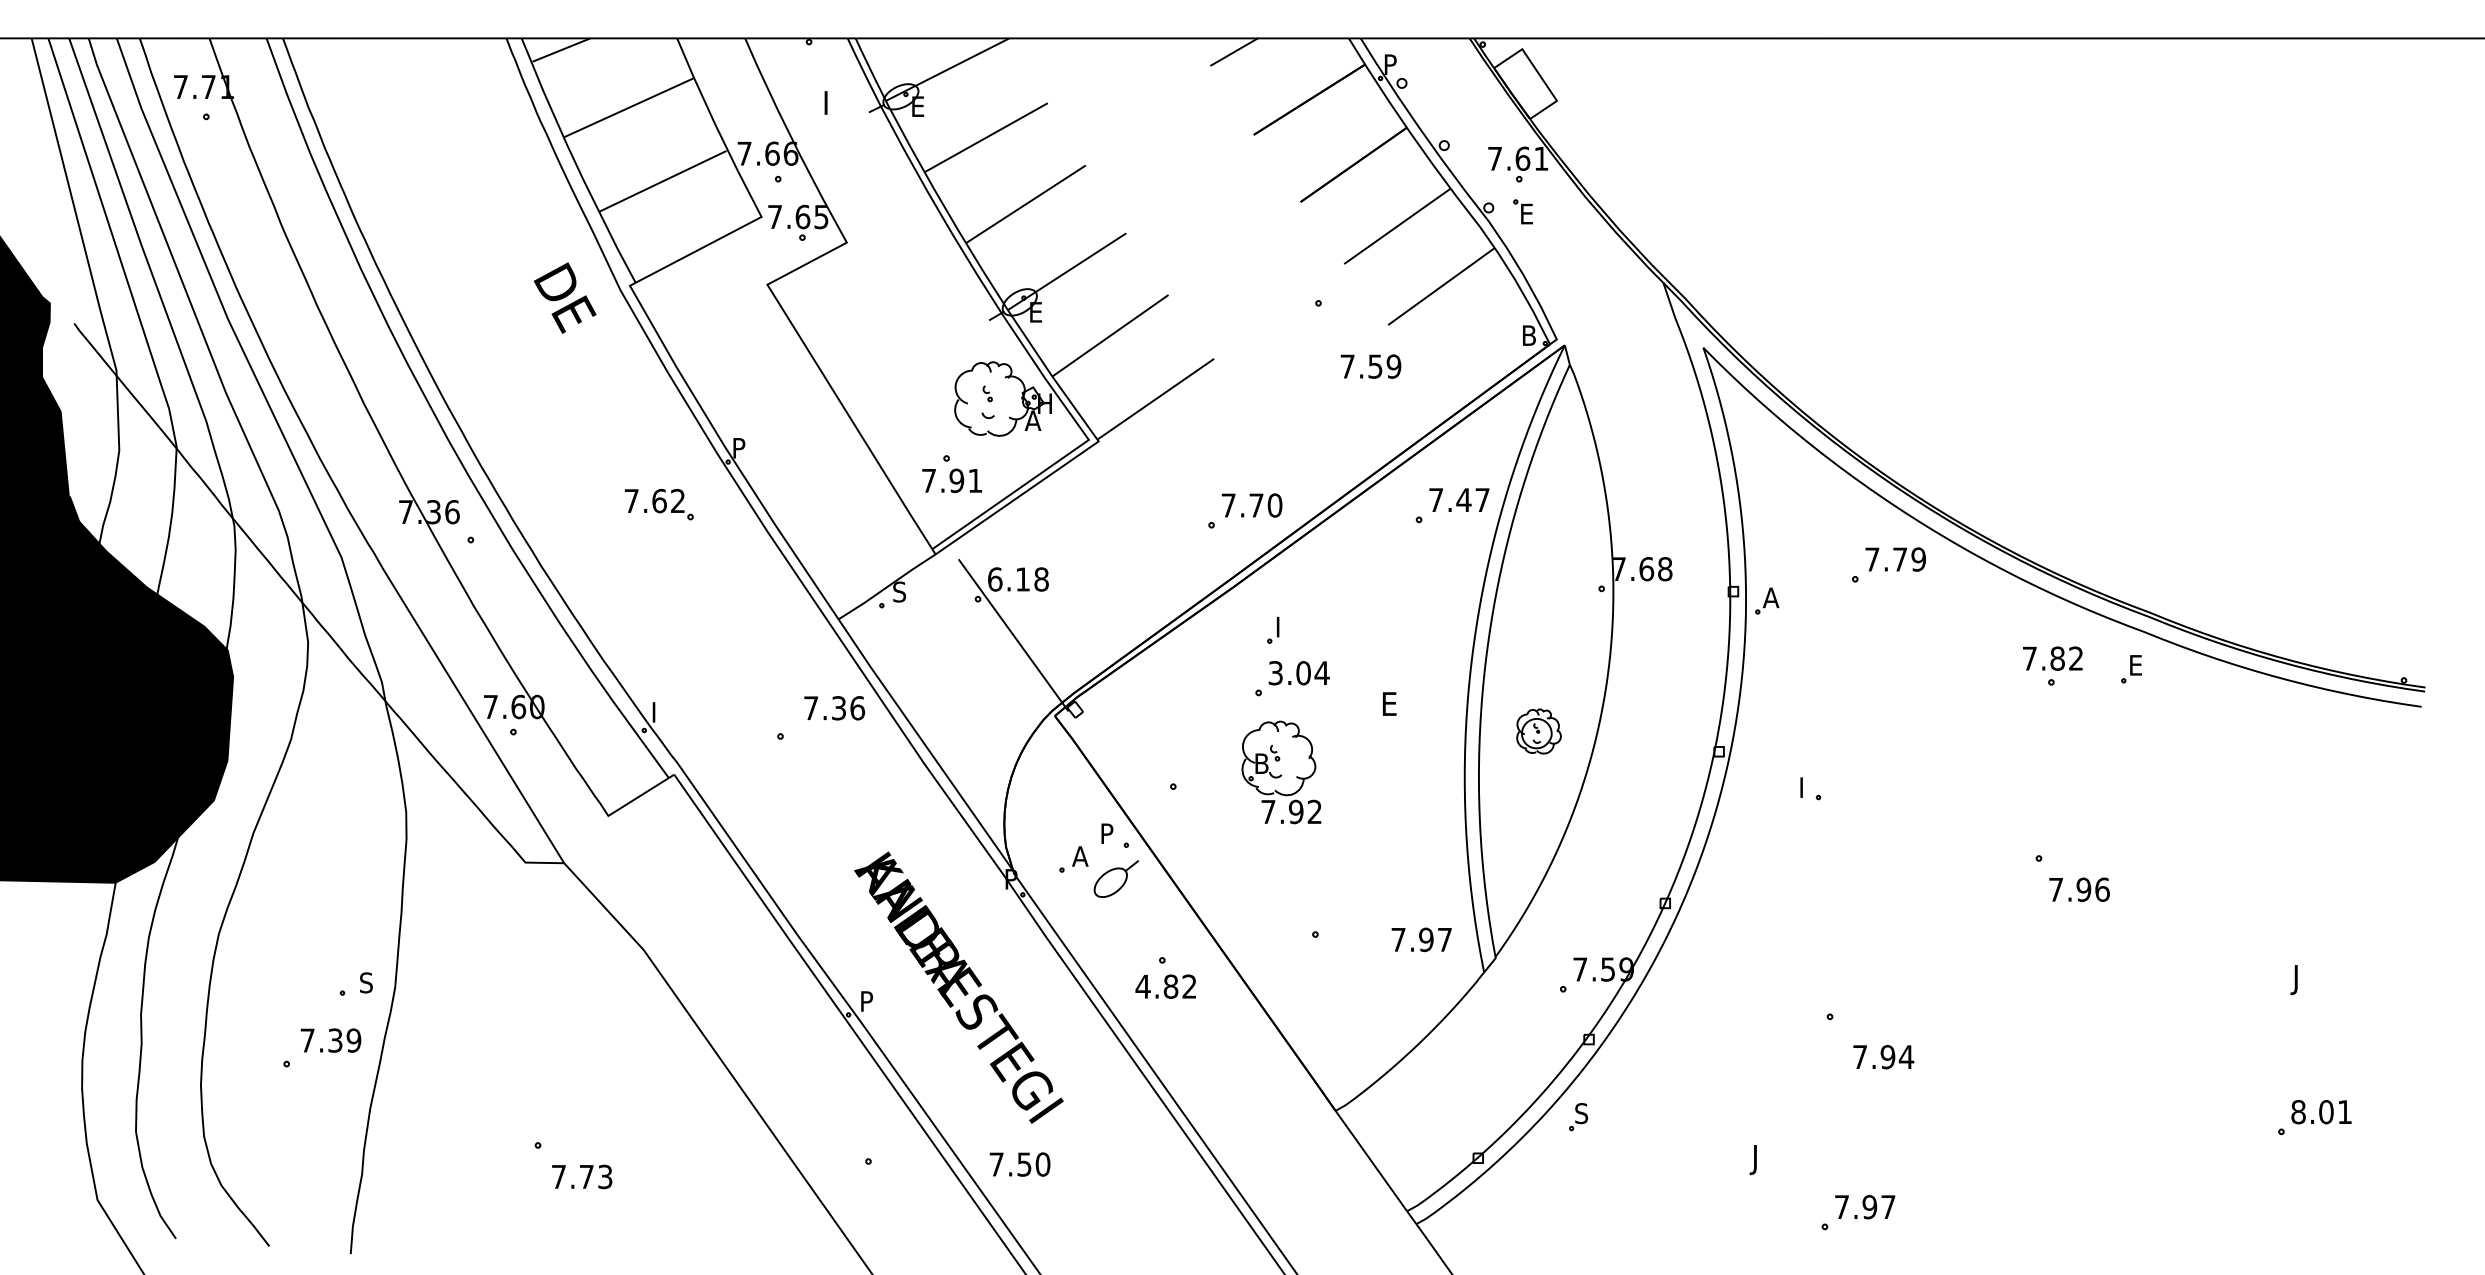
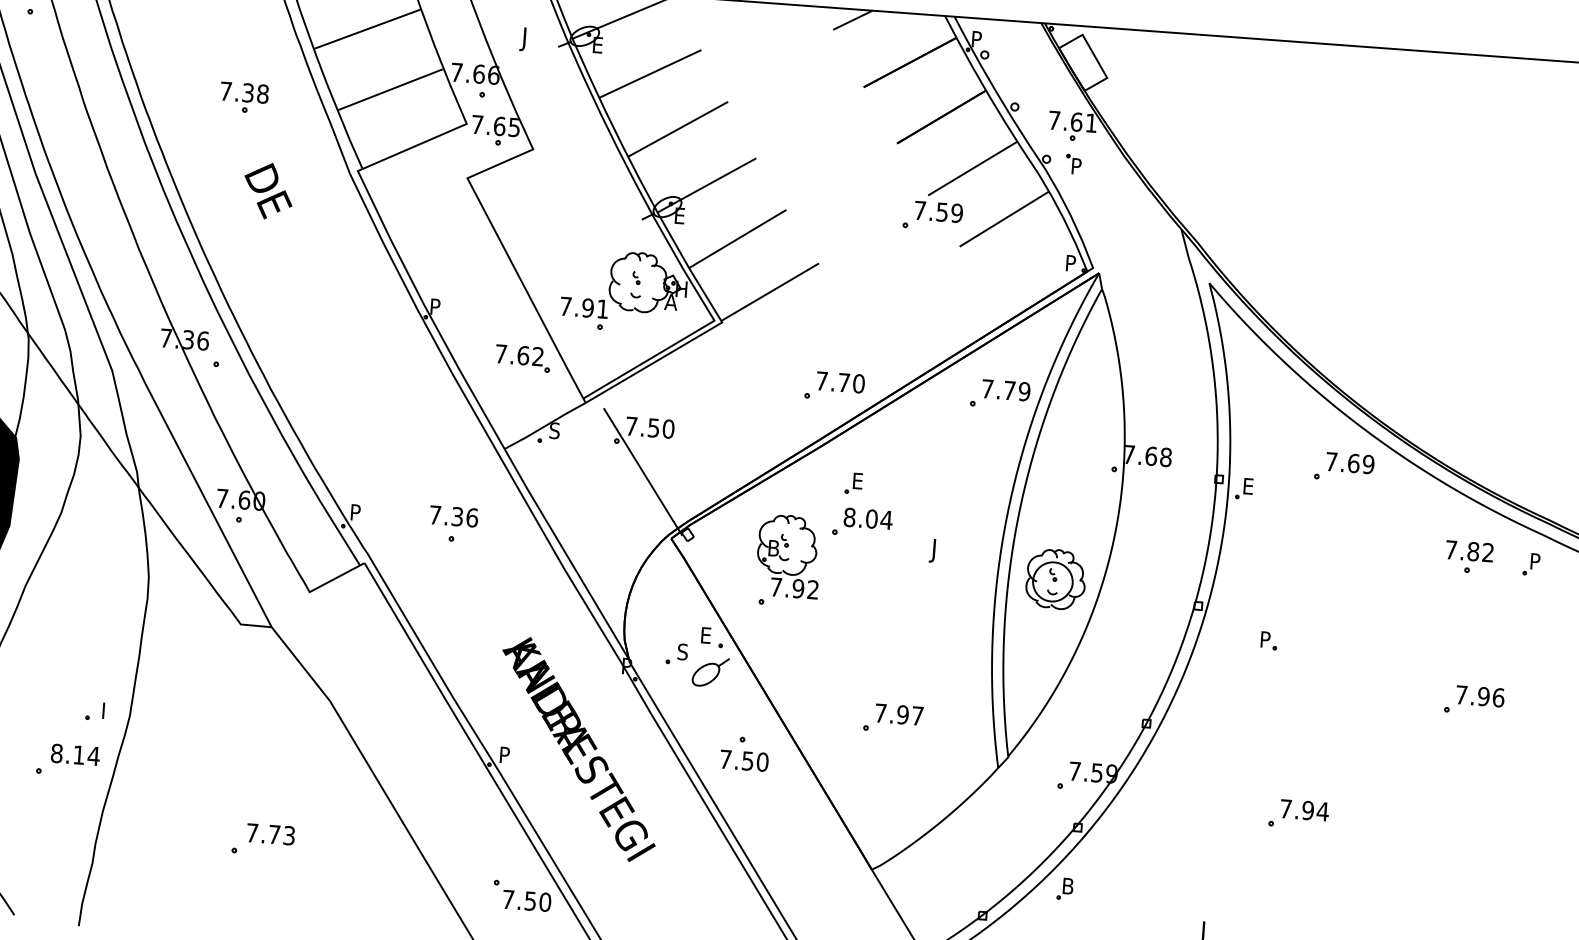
text: (823, 117) -> (521, 48), I -> J
part: (481, 204) -> (244, 97), added
text: (1527, 213) -> (1077, 165), E -> P
text: (564, 297) -> (267, 190), moved
text: (1530, 335) -> (1072, 263), B -> P
text: (1370, 366) -> (938, 211), moved
text: (951, 480) -> (583, 307), moved
text: (1472, 500) -> (1016, 391), 7.47 -> 7.79
part: (658, 504) -> (522, 358), moved
text: (1900, 559) -> (1354, 463), 7.79 -> 7.69
text: (1018, 579) -> (650, 427), 6.18 -> 7.50
text: (1770, 597) -> (1248, 486), A -> E
text: (1283, 626) -> (858, 480), I -> E
text: (2136, 665) -> (1535, 561), E -> P
text: (1275, 673) -> (849, 517), 3.04 -> 8.04
text: (1387, 707) -> (936, 551), E -> J
text: (659, 708) -> (356, 509), I -> P
text: (834, 708) -> (453, 516), moved
part: (1538, 731) -> (1055, 579), size x1.67
part: (1281, 772) -> (788, 556), moved
text: (1807, 783) -> (1266, 636), I -> P
text: (1108, 833) -> (707, 635), P -> E
text: (1080, 856) -> (683, 652), A -> S
text: (2079, 889) -> (1480, 696), moved
text: (1421, 939) -> (899, 714), moved
text: (366, 982) -> (107, 710), S -> I
text: (1165, 986) -> (743, 760), 4.82 -> 7.50
text: (330, 1040) -> (75, 754), 7.39 -> 8.14
text: (1883, 1057) -> (1304, 810), moved
text: (1581, 1113) -> (1067, 886), S -> B
text: (1019, 1164) -> (526, 900), moved
text: (582, 1176) -> (271, 834), moved

